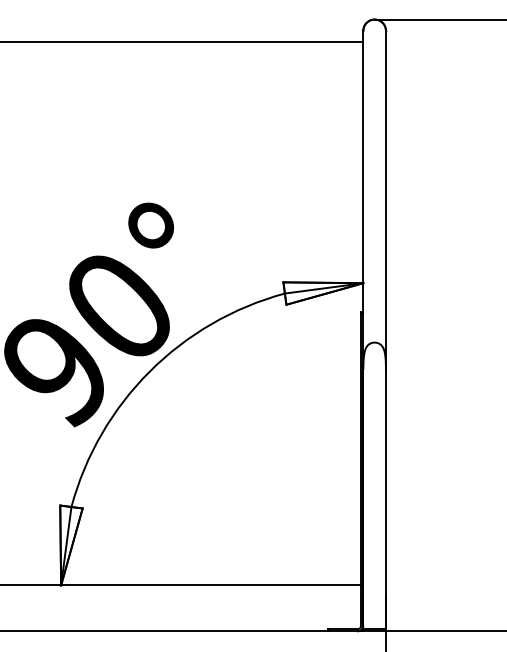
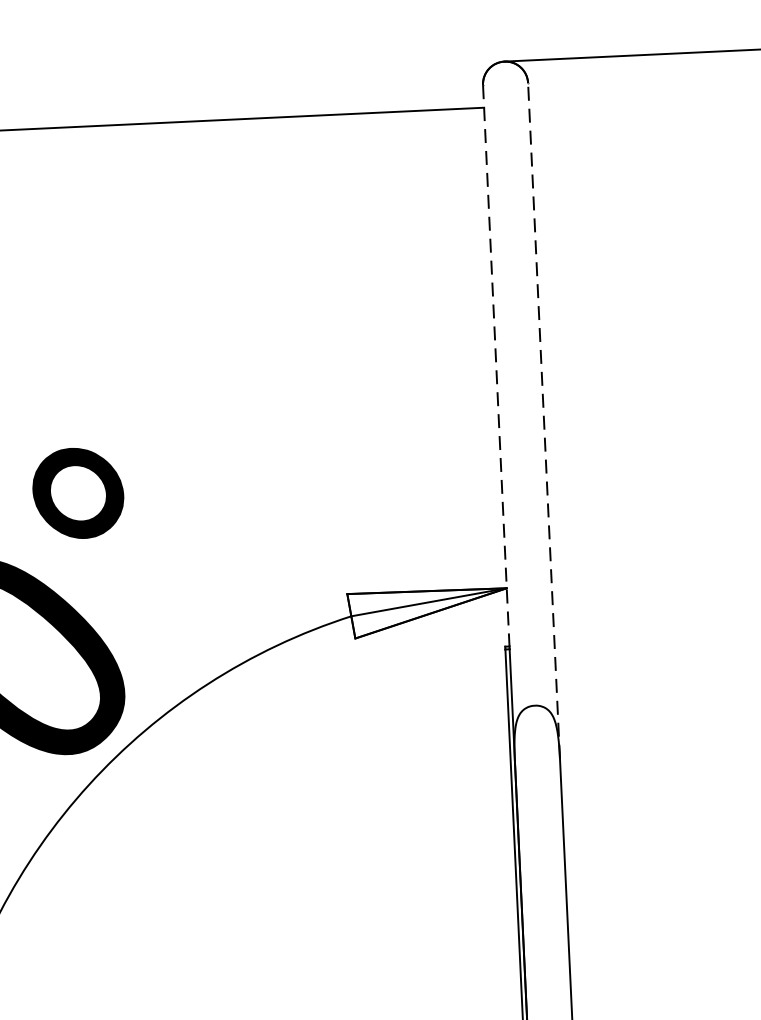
line: (363, 171) -> (496, 365), solid -> dashed
line: (385, 199) -> (543, 419), solid -> dashed

